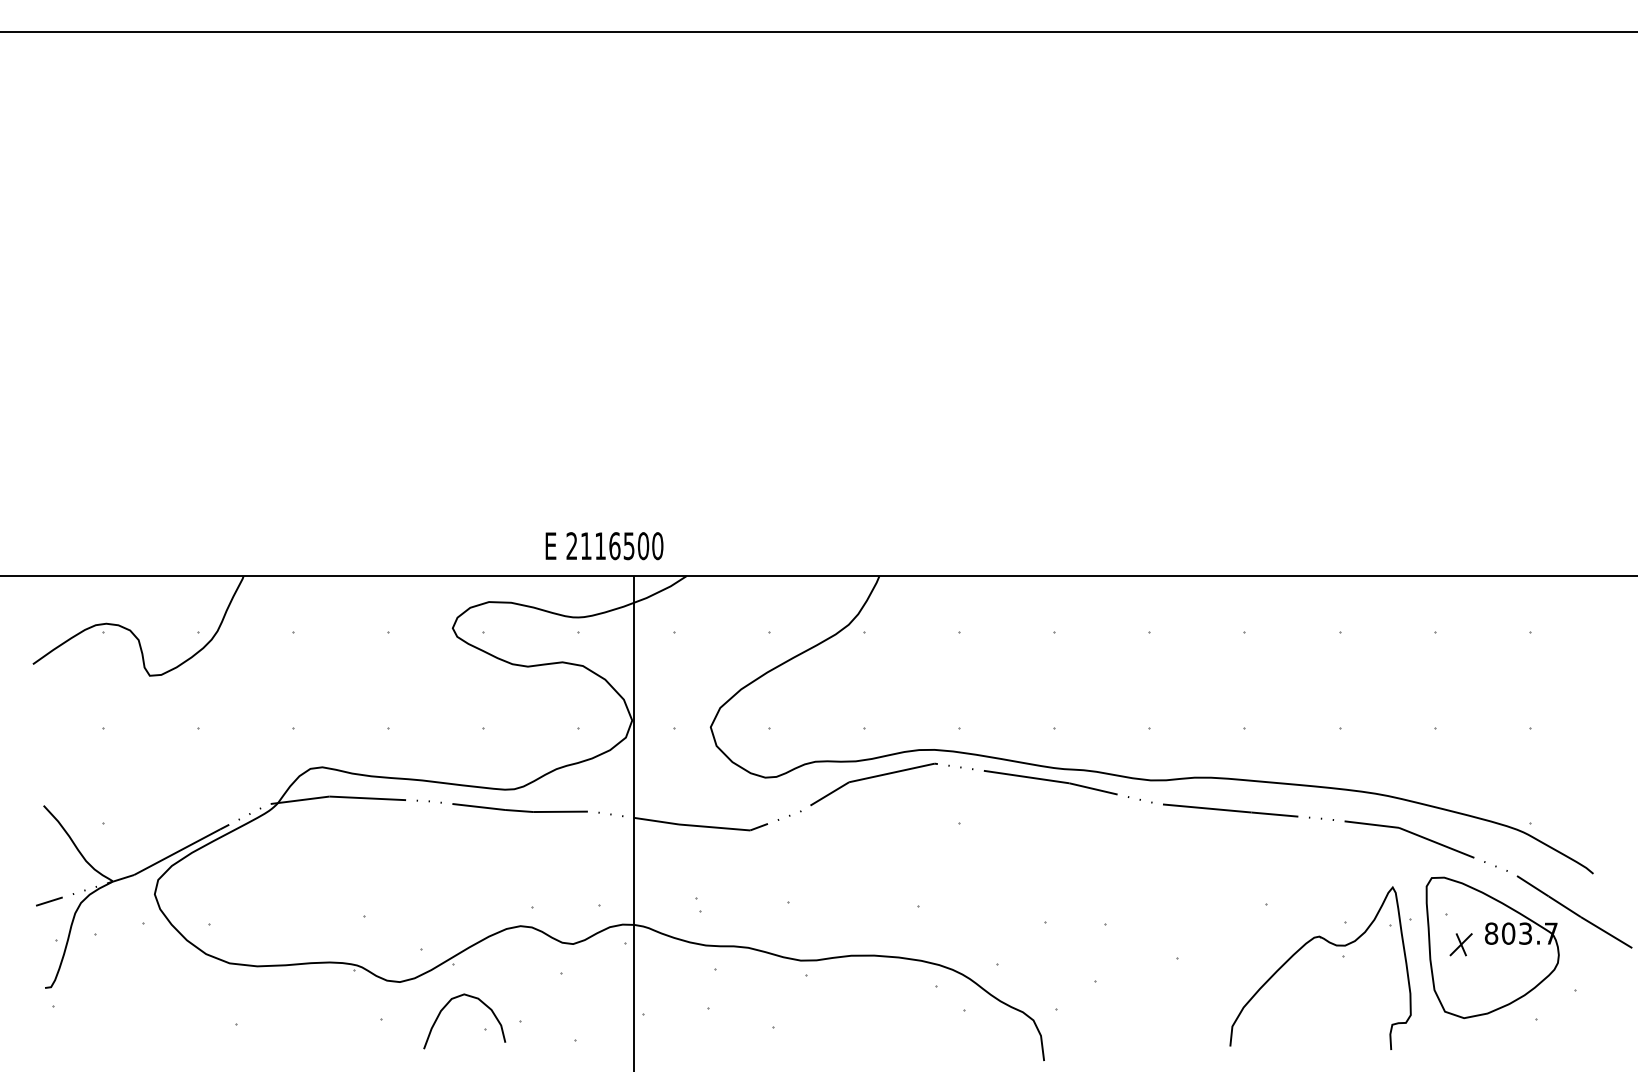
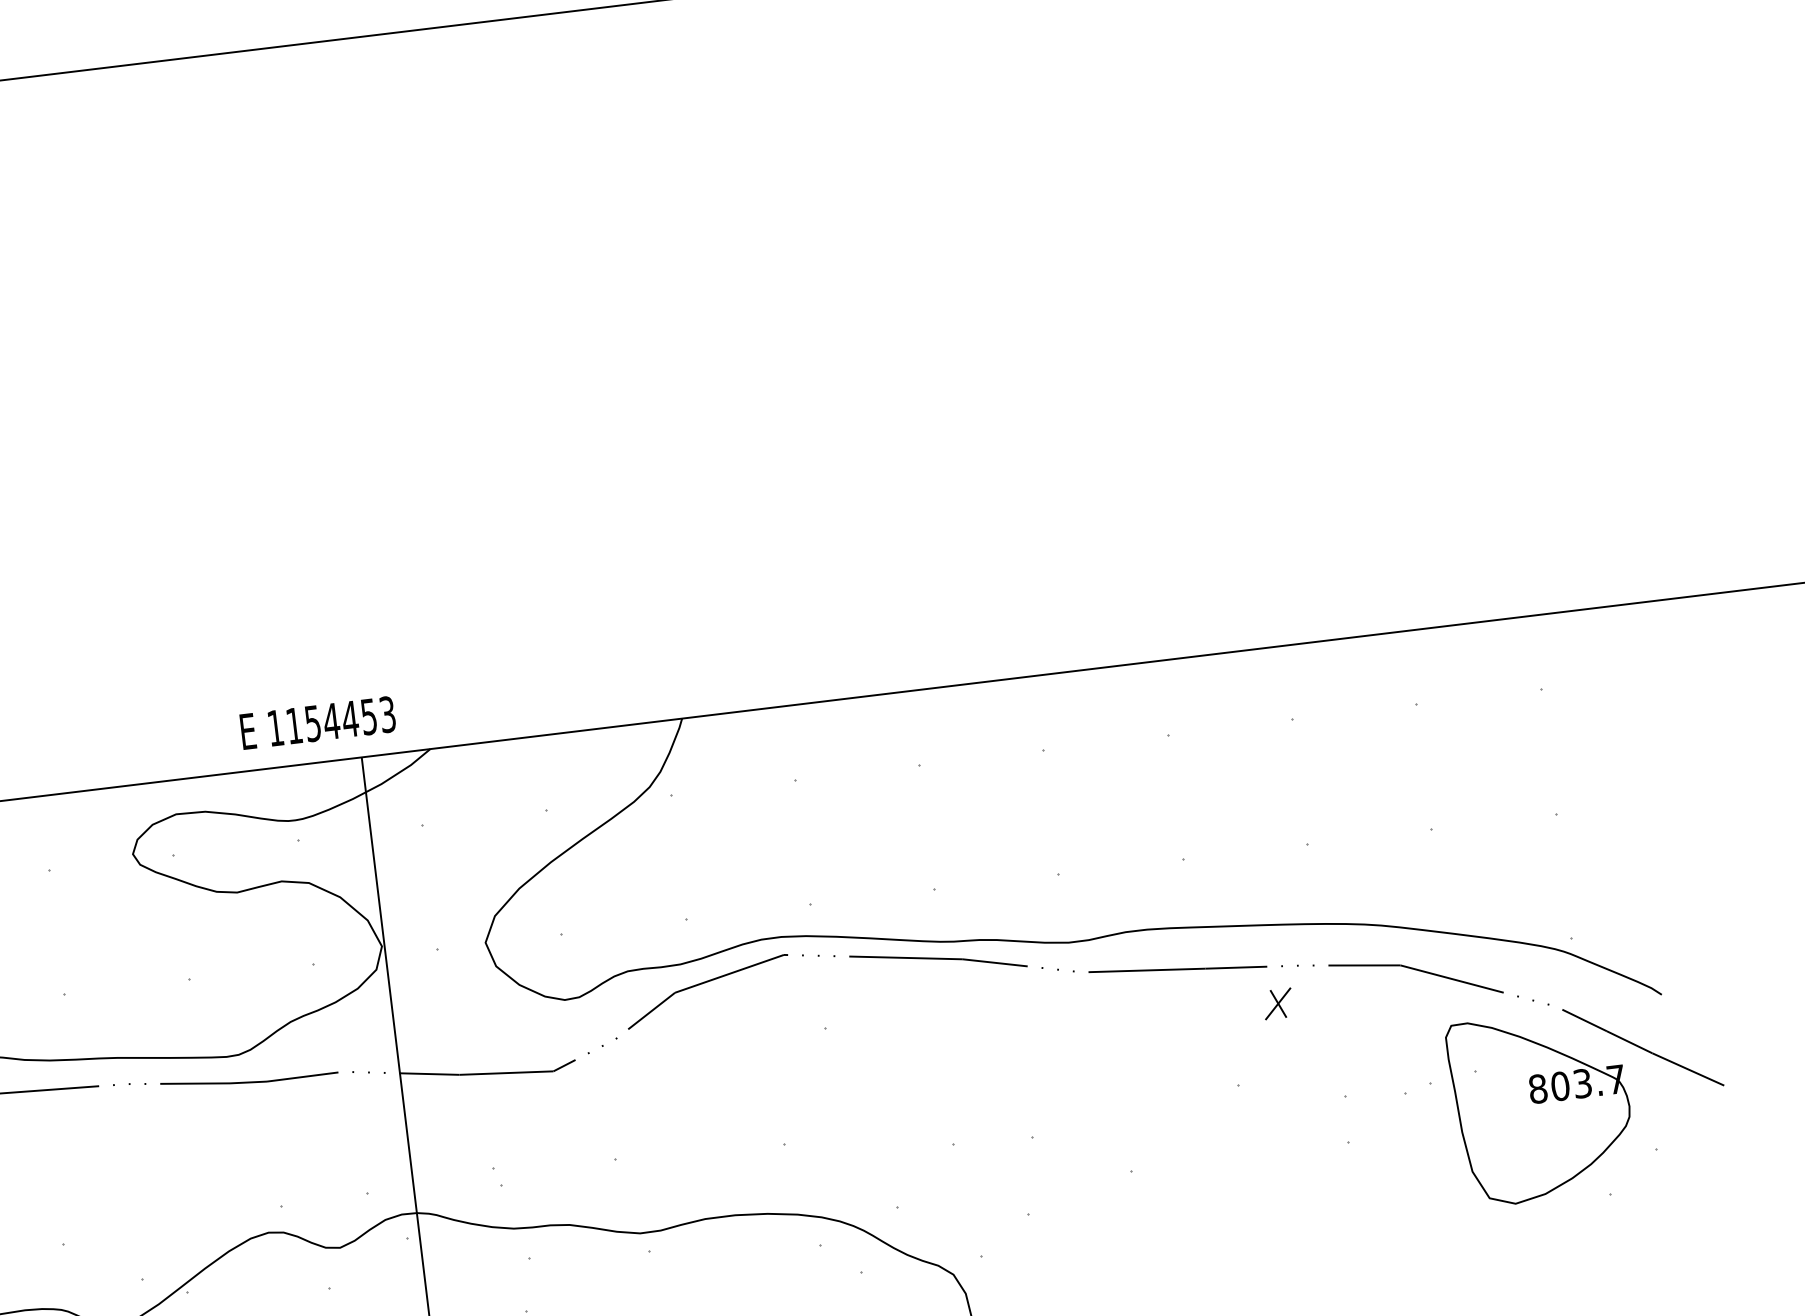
text: (614, 546) -> (331, 721), 2116500 -> 1154453
part: (1331, 944) -> (1330, 1128), removed
part: (1460, 944) -> (1277, 1003), moved

